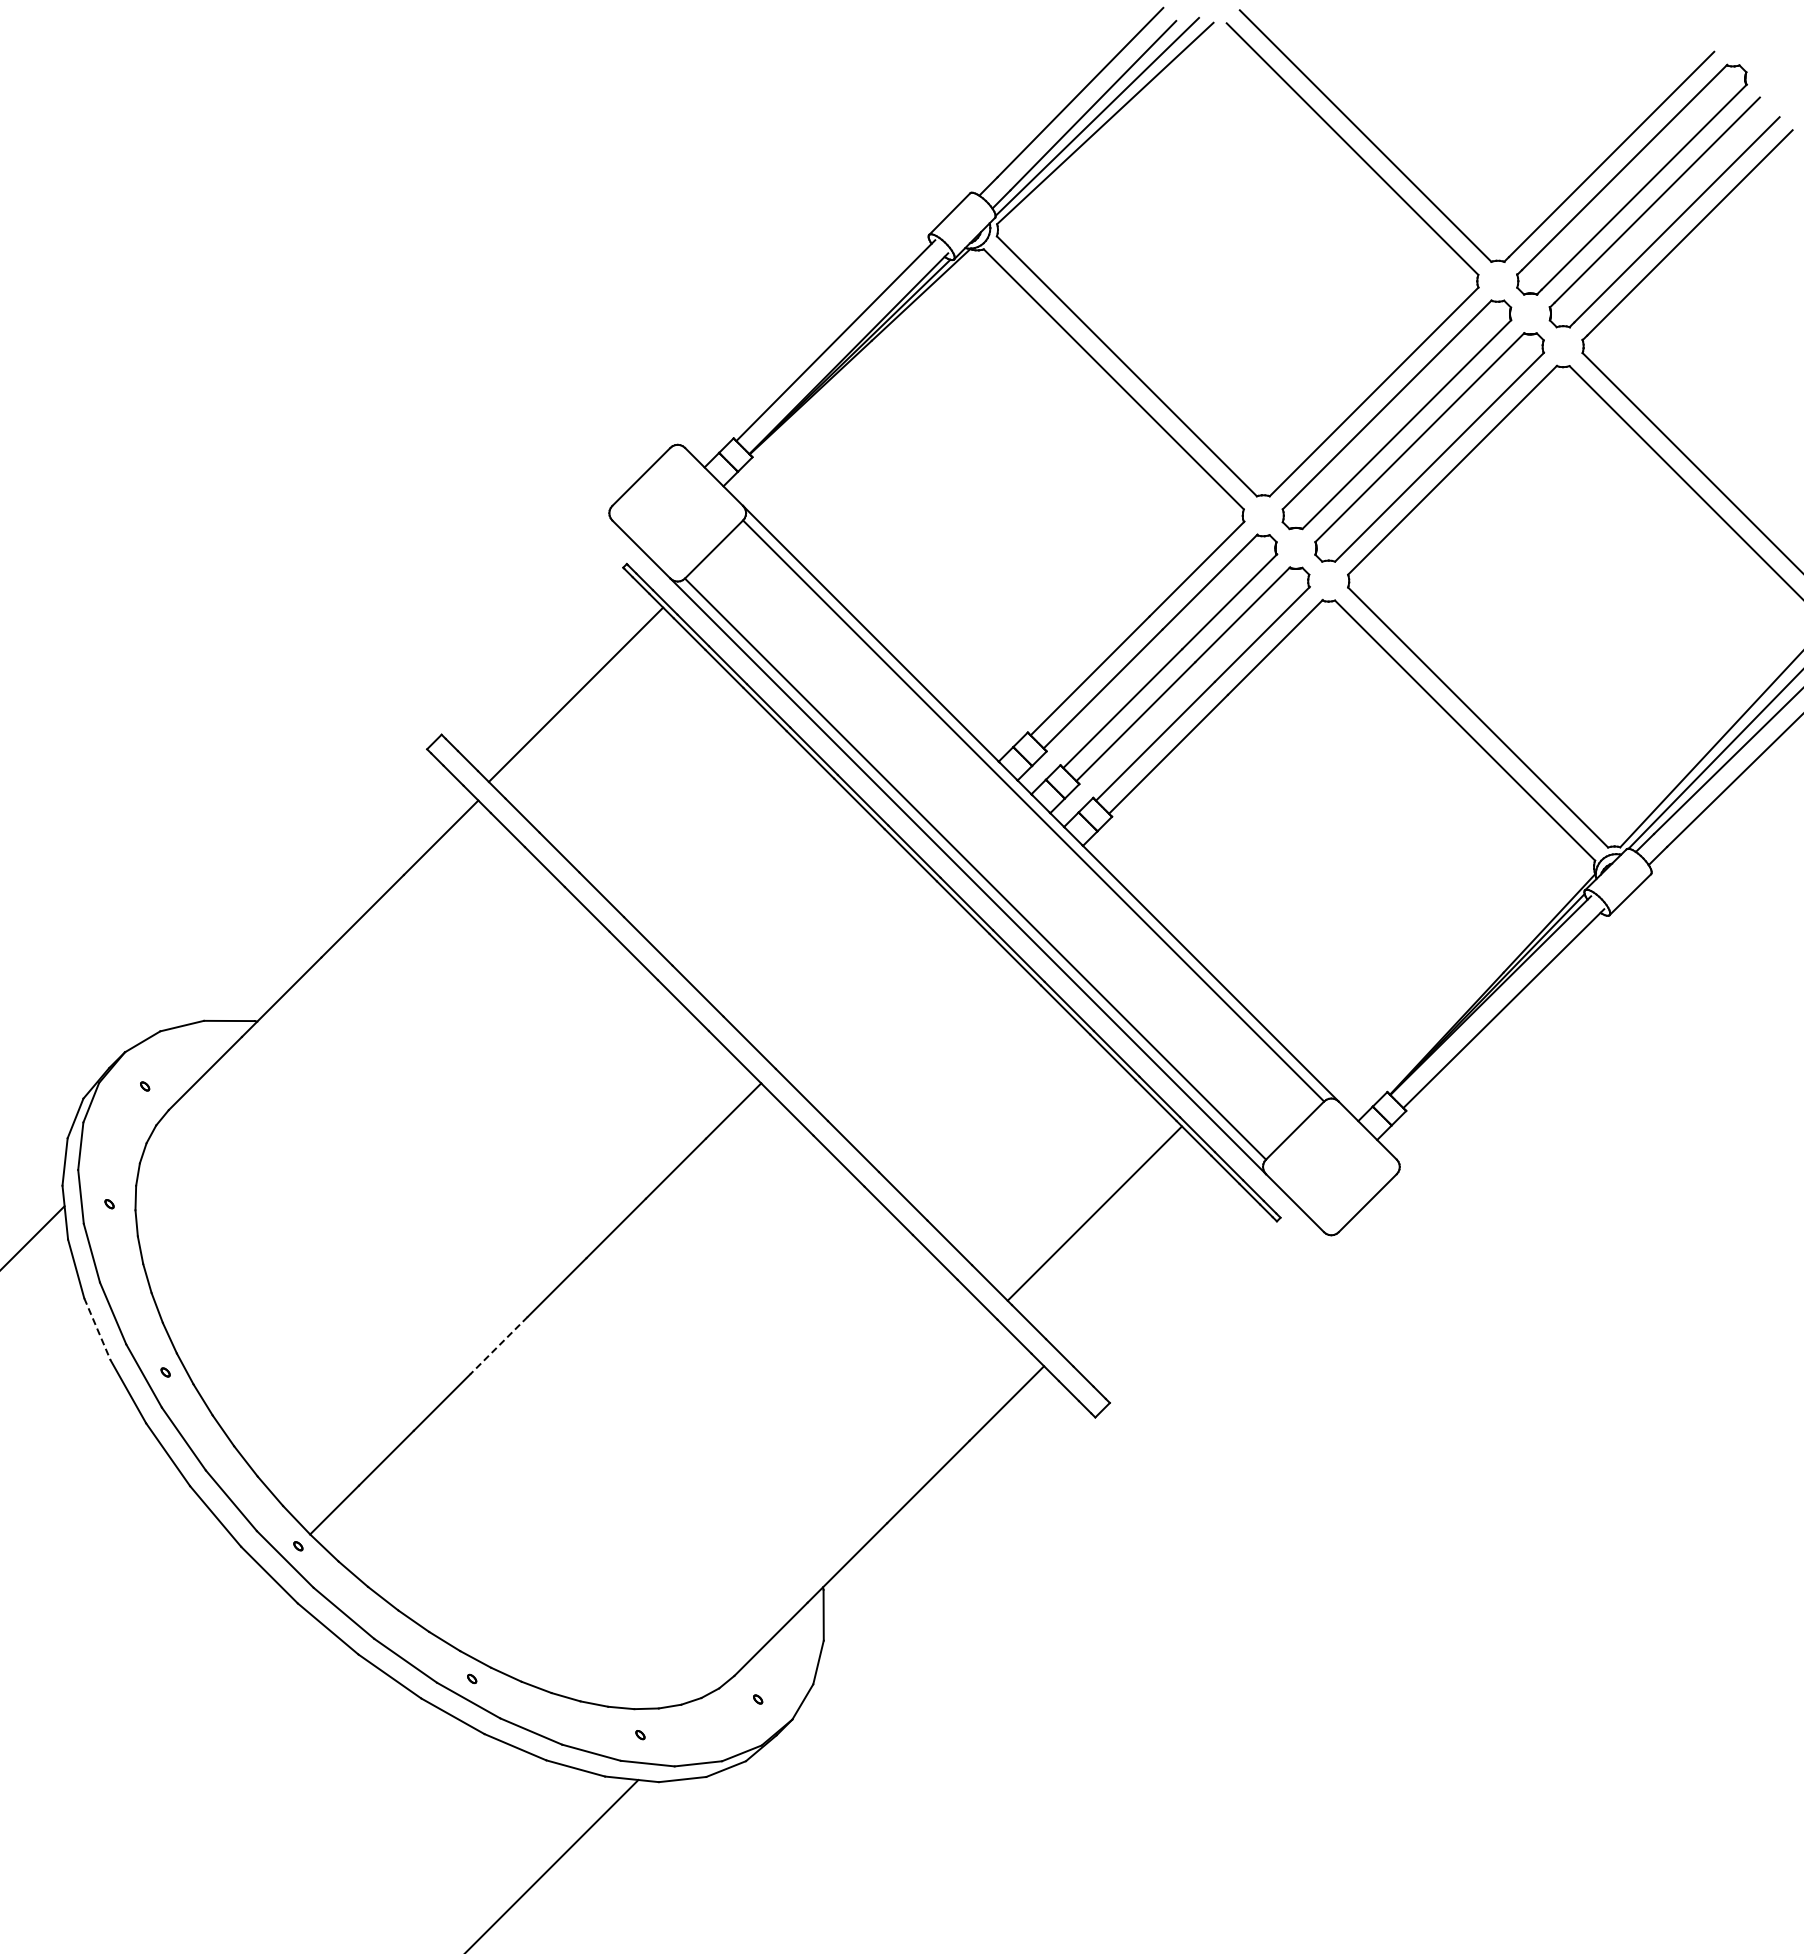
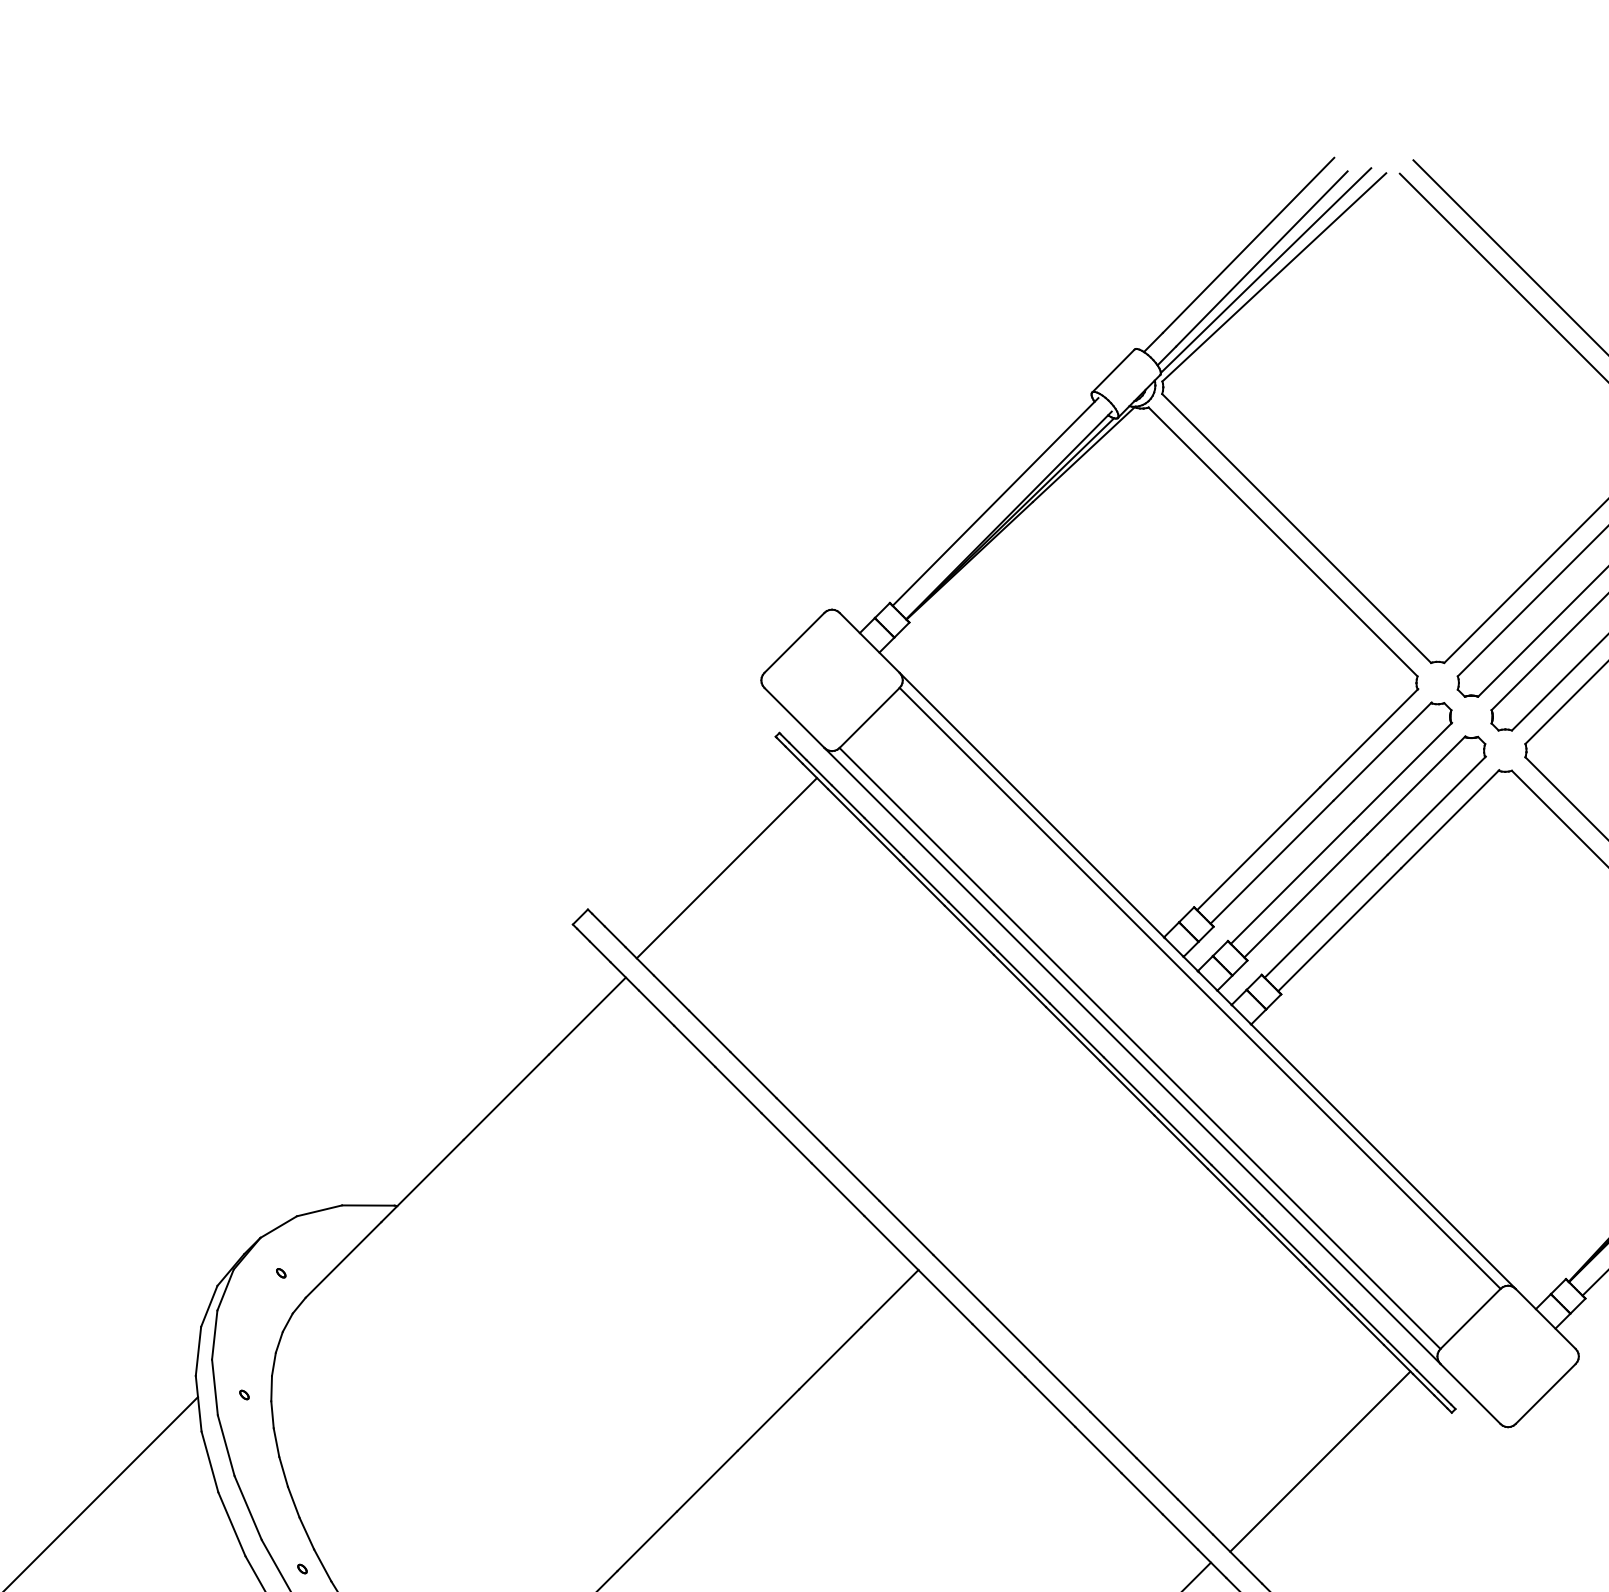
line: (1094, 1213) -> (1319, 1461), moved
line: (97, 1329) -> (232, 1524), dashed -> solid
line: (498, 1345) -> (646, 1541), dashed -> solid

